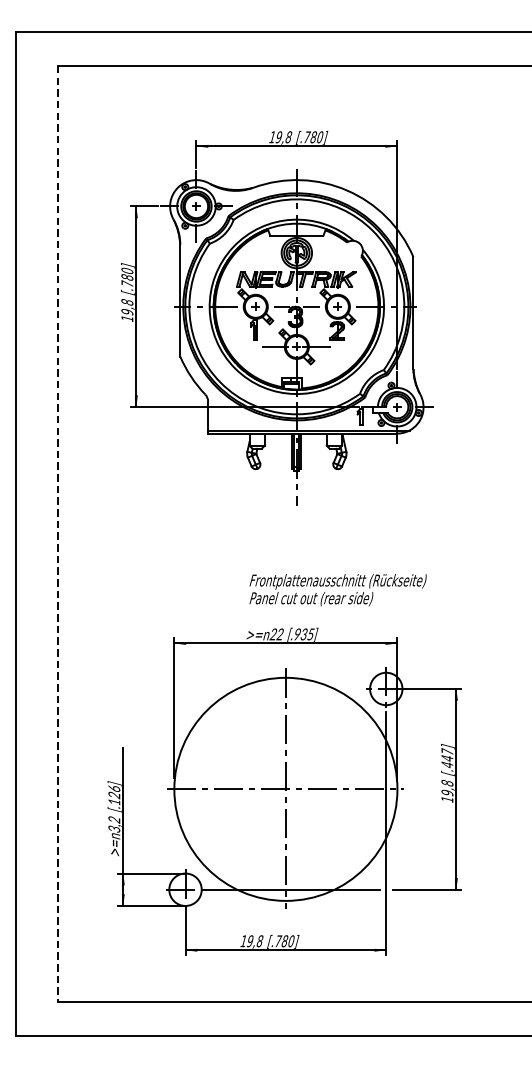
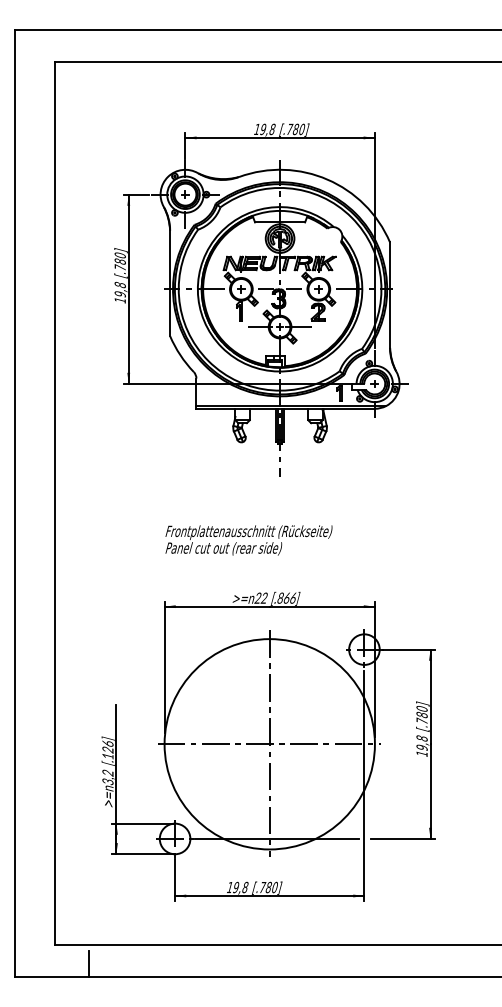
line: (58, 534) -> (55, 503), dashed -> solid
text: (337, 590) -> (248, 540), moved
text: (303, 633) -> (286, 597), [.935] -> [.866]
text: (446, 757) -> (421, 714), [.447] -> [.780]
line: (93, 1021) -> (88, 963), added

